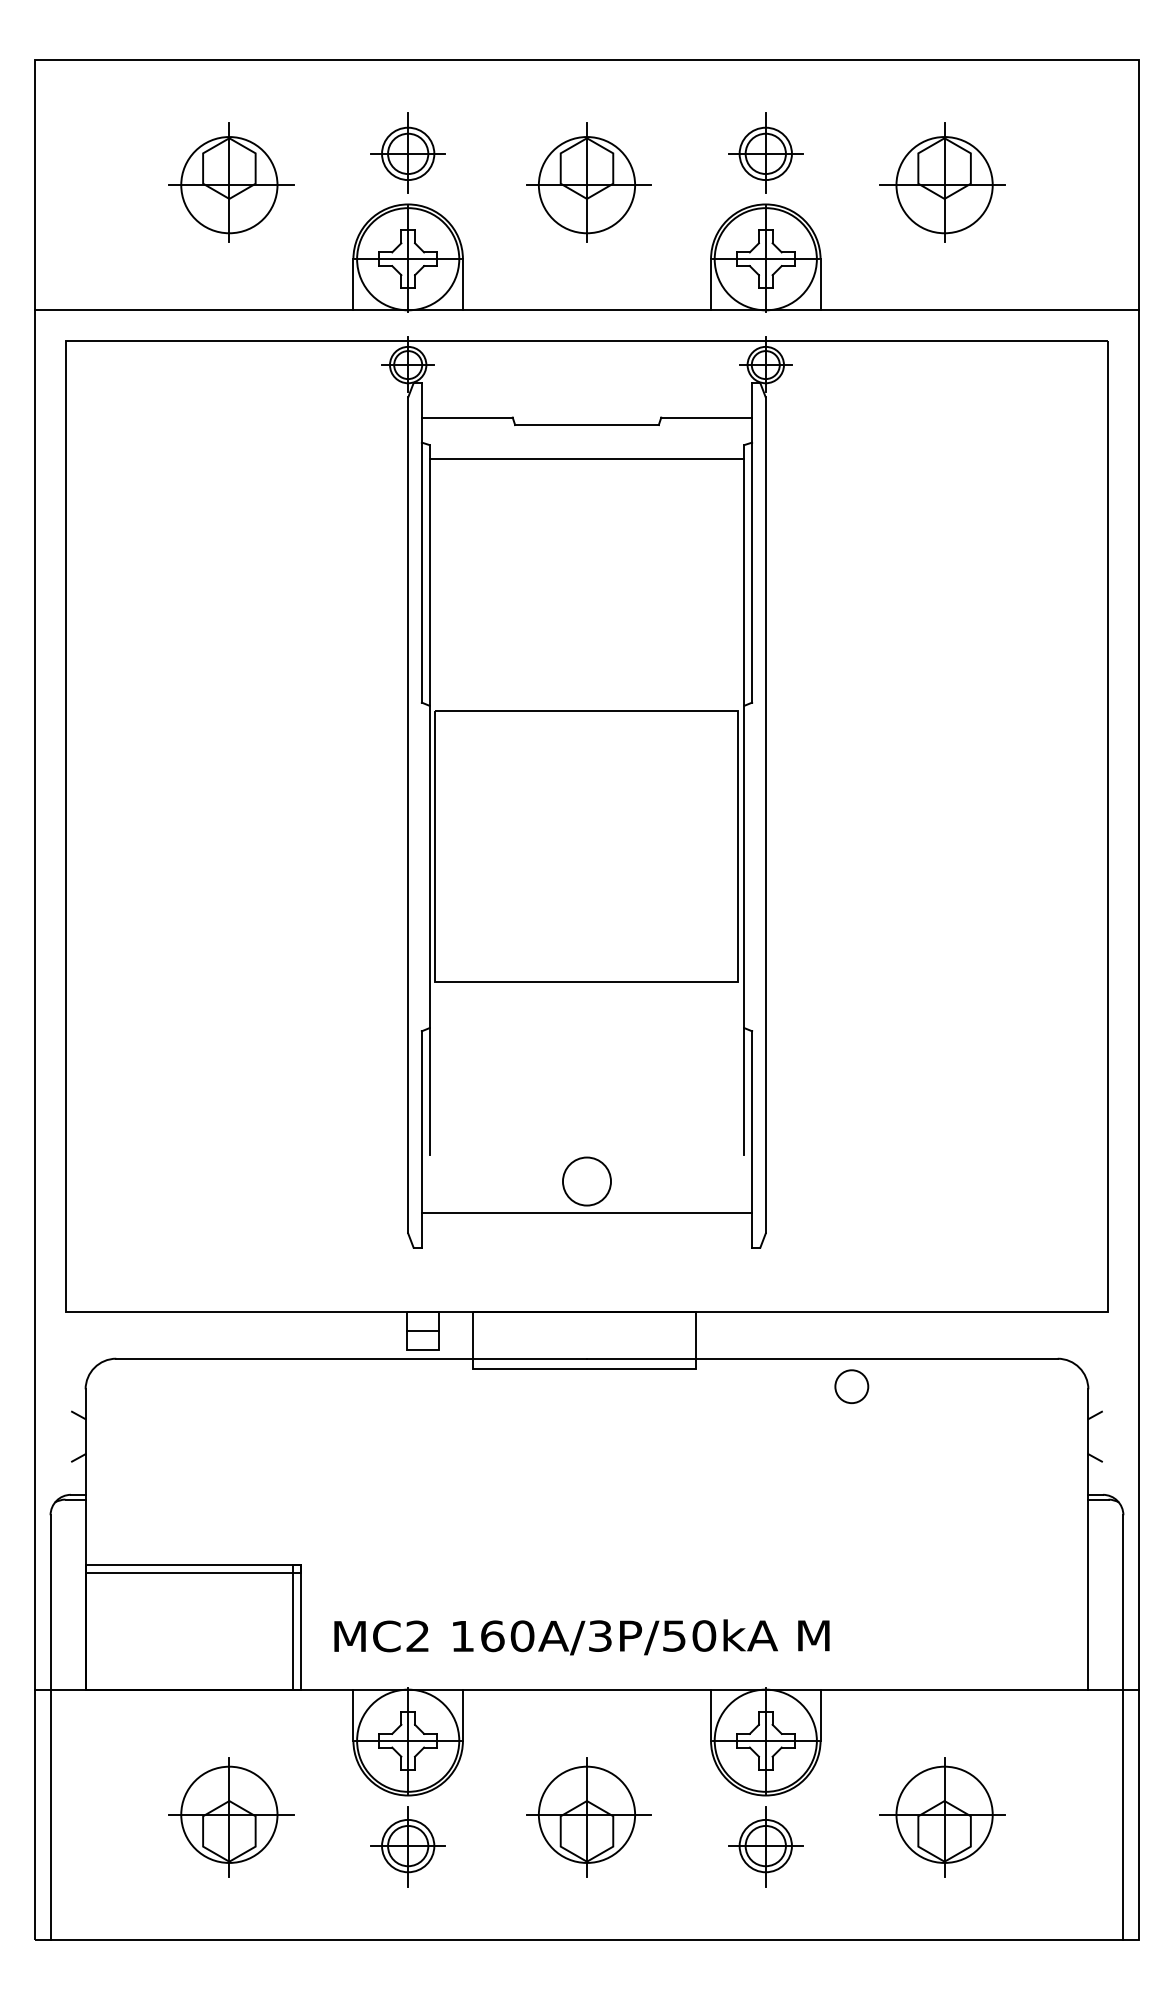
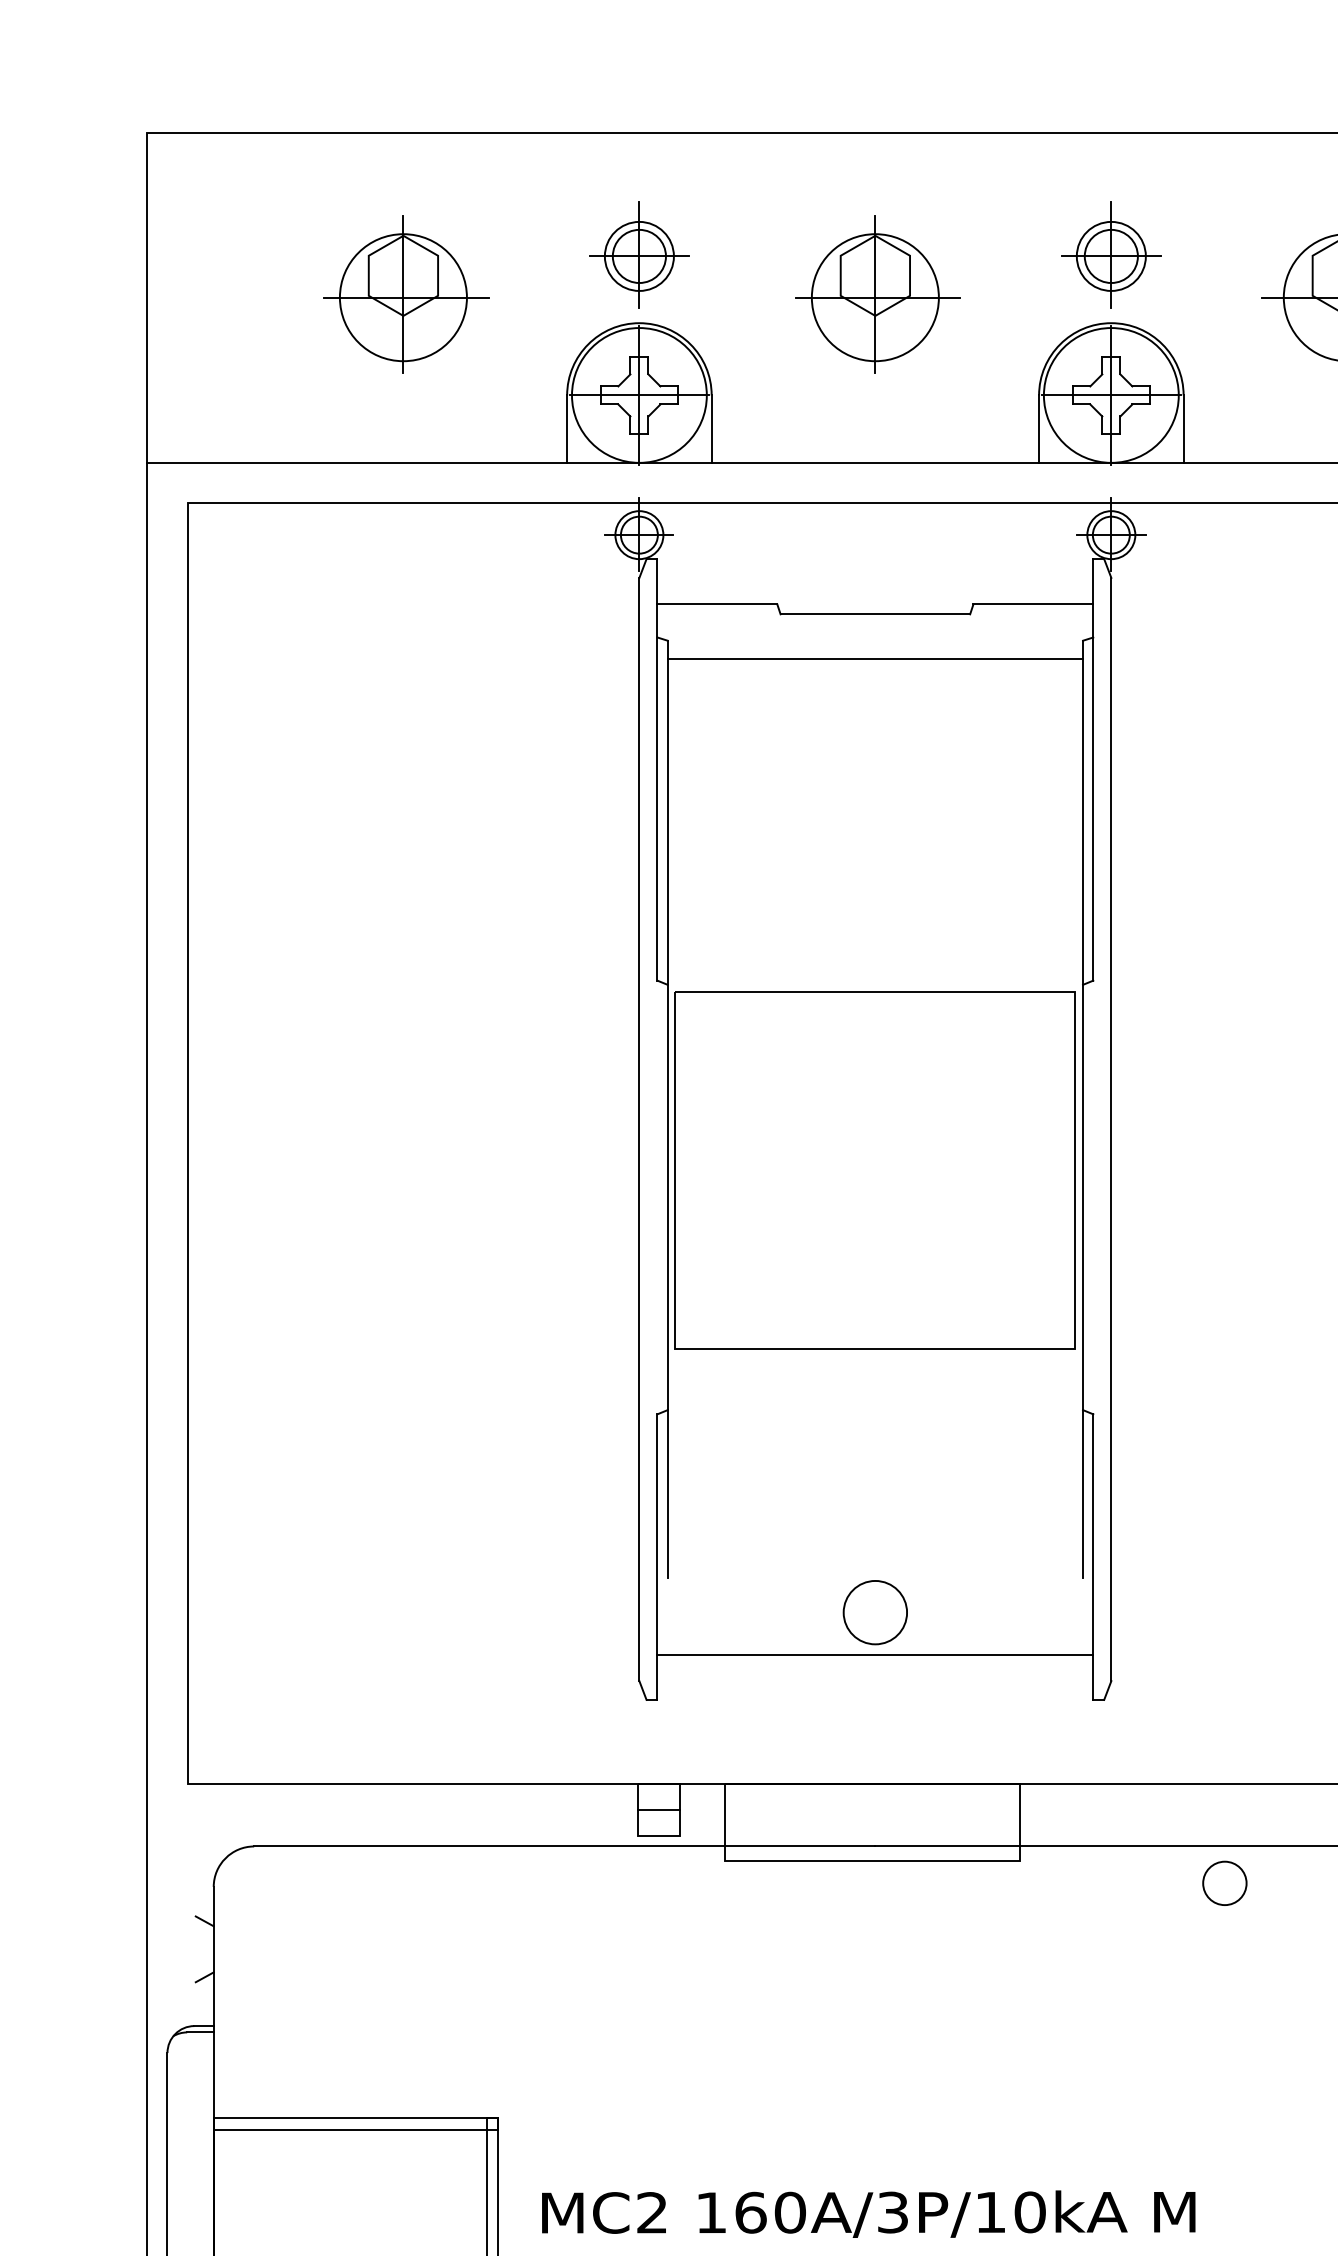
text: (674, 1635) -> (990, 2211), 160A/3P/50kA -> 160A/3P/10kA

